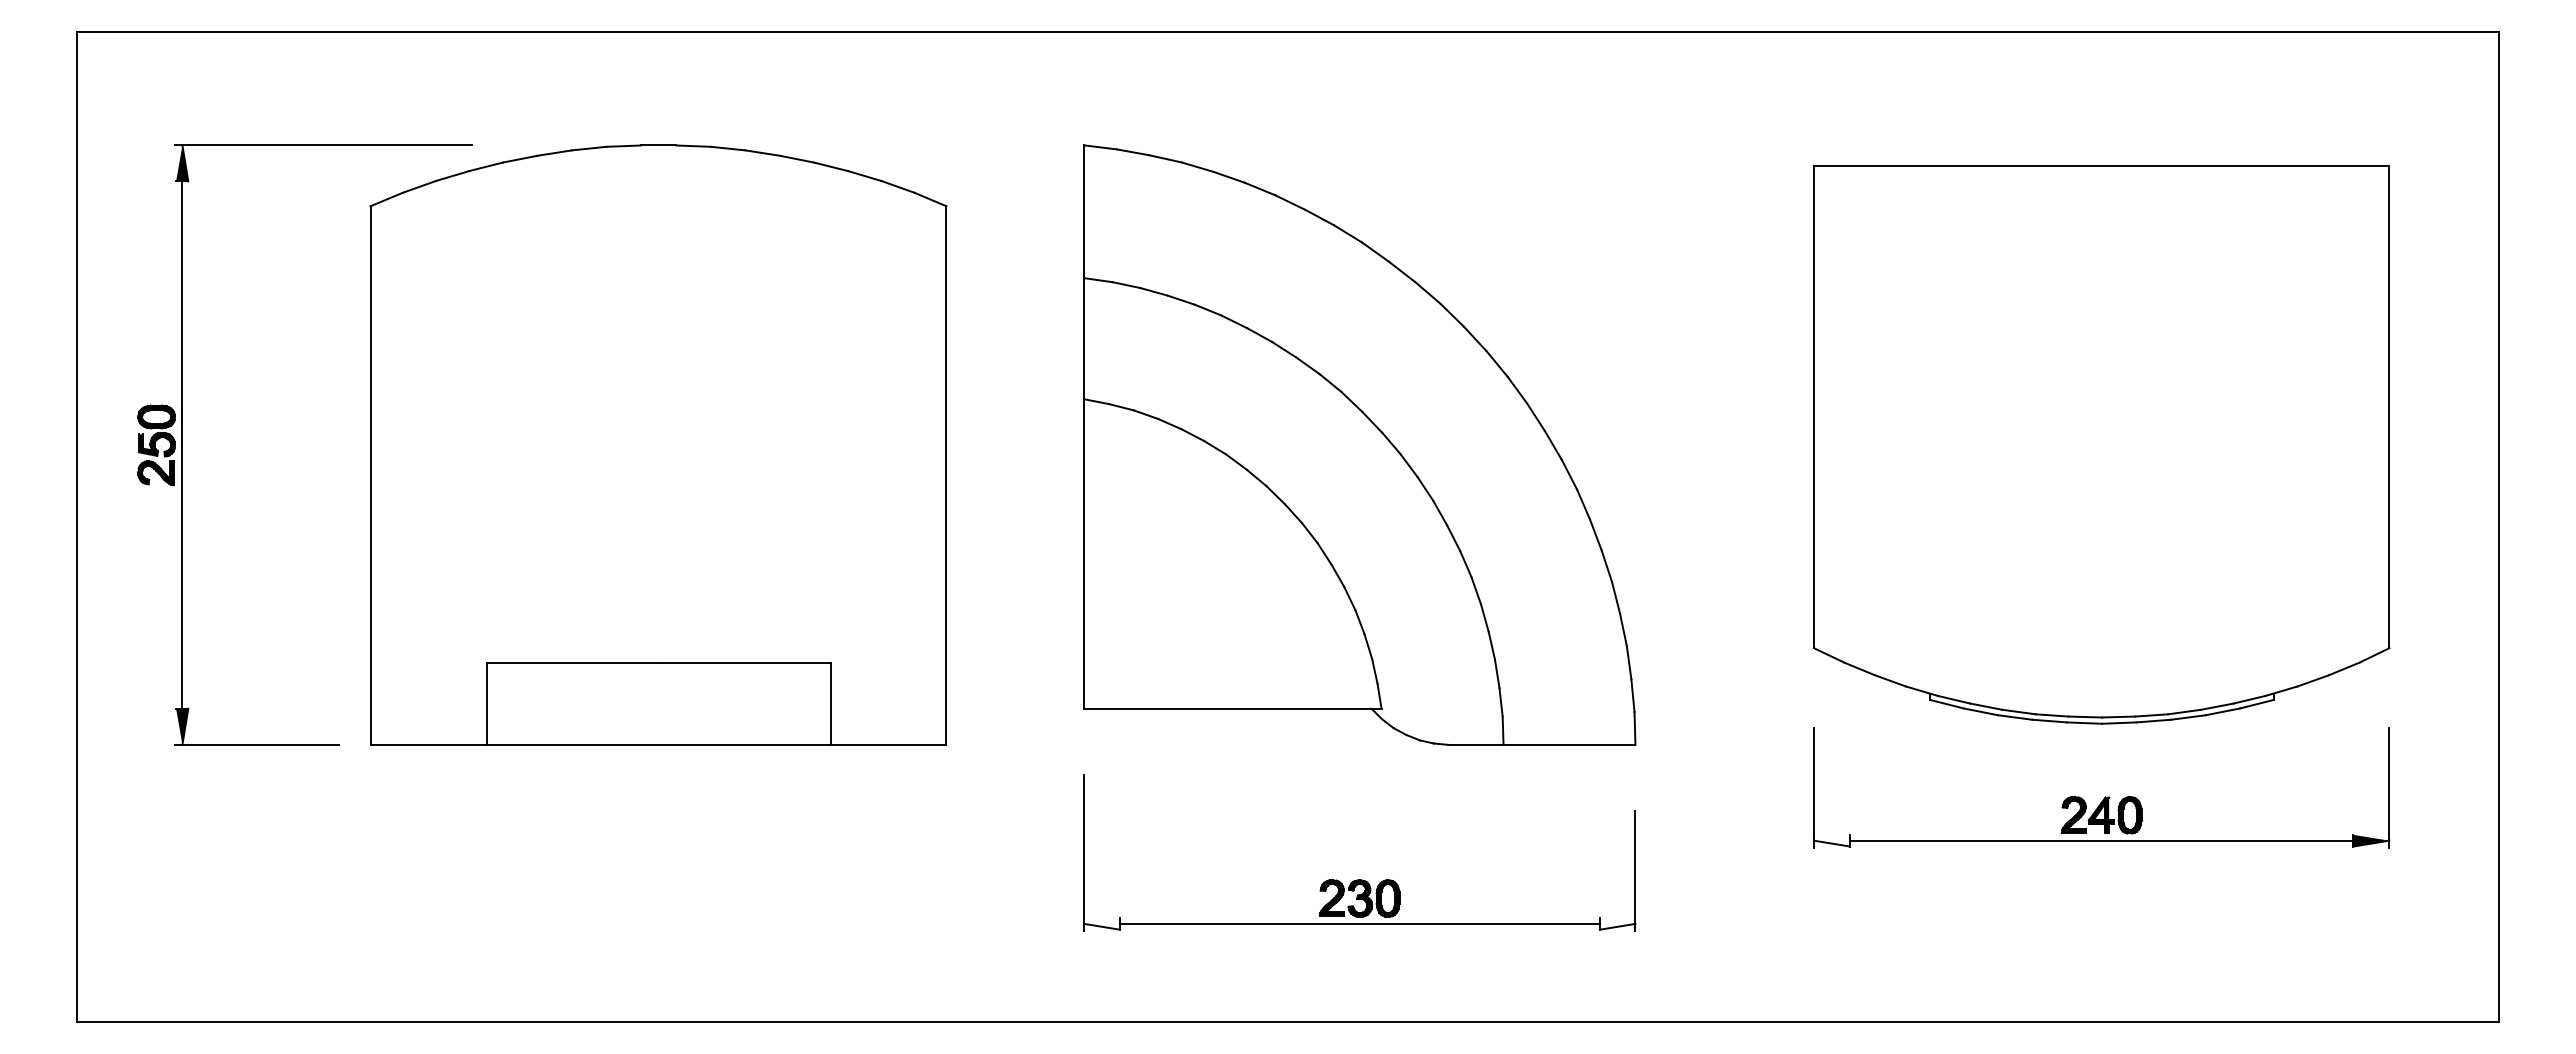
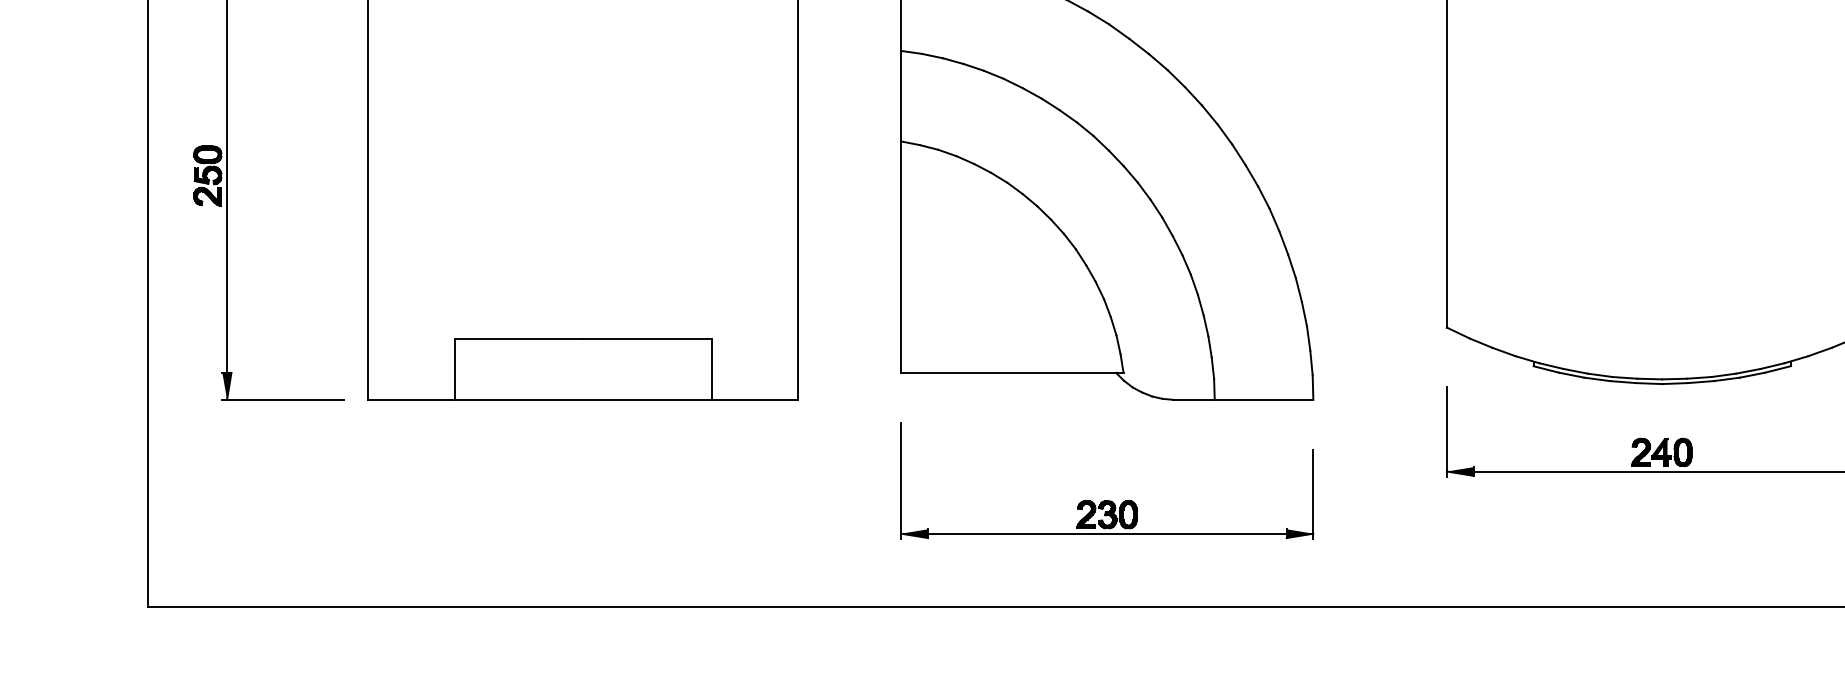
fill: (1832, 840) -> (1460, 471), added
fill: (1102, 923) -> (914, 533), added
fill: (1617, 923) -> (1299, 533), added

